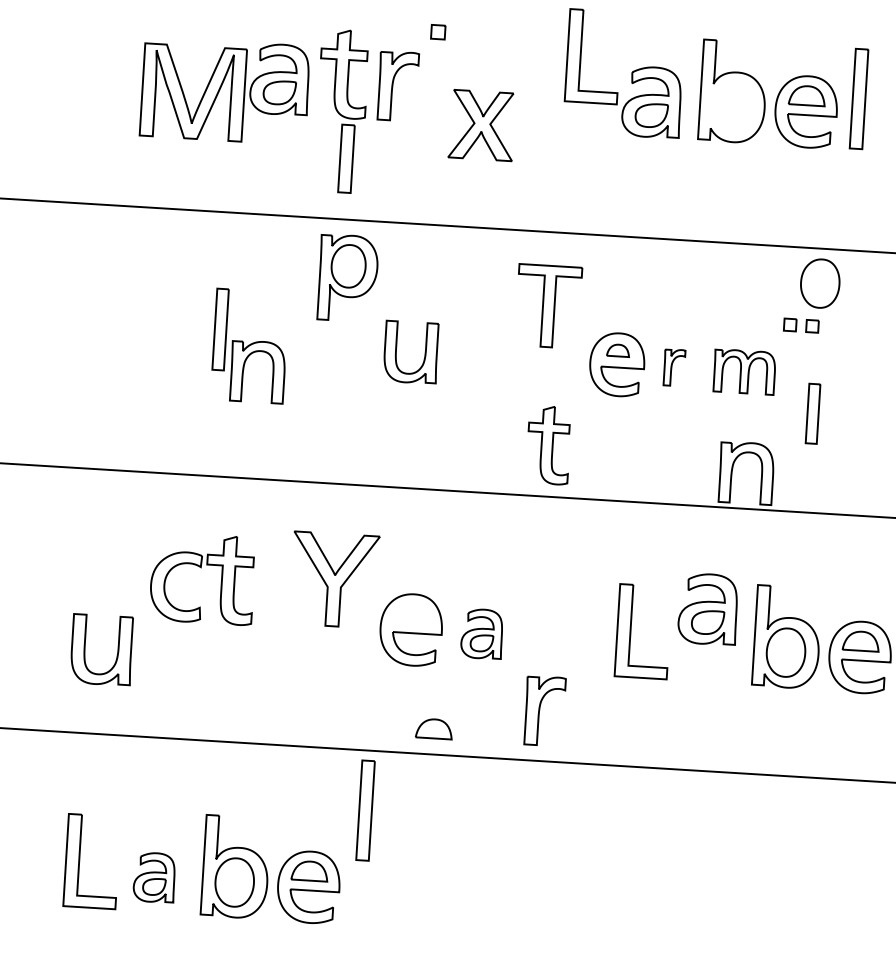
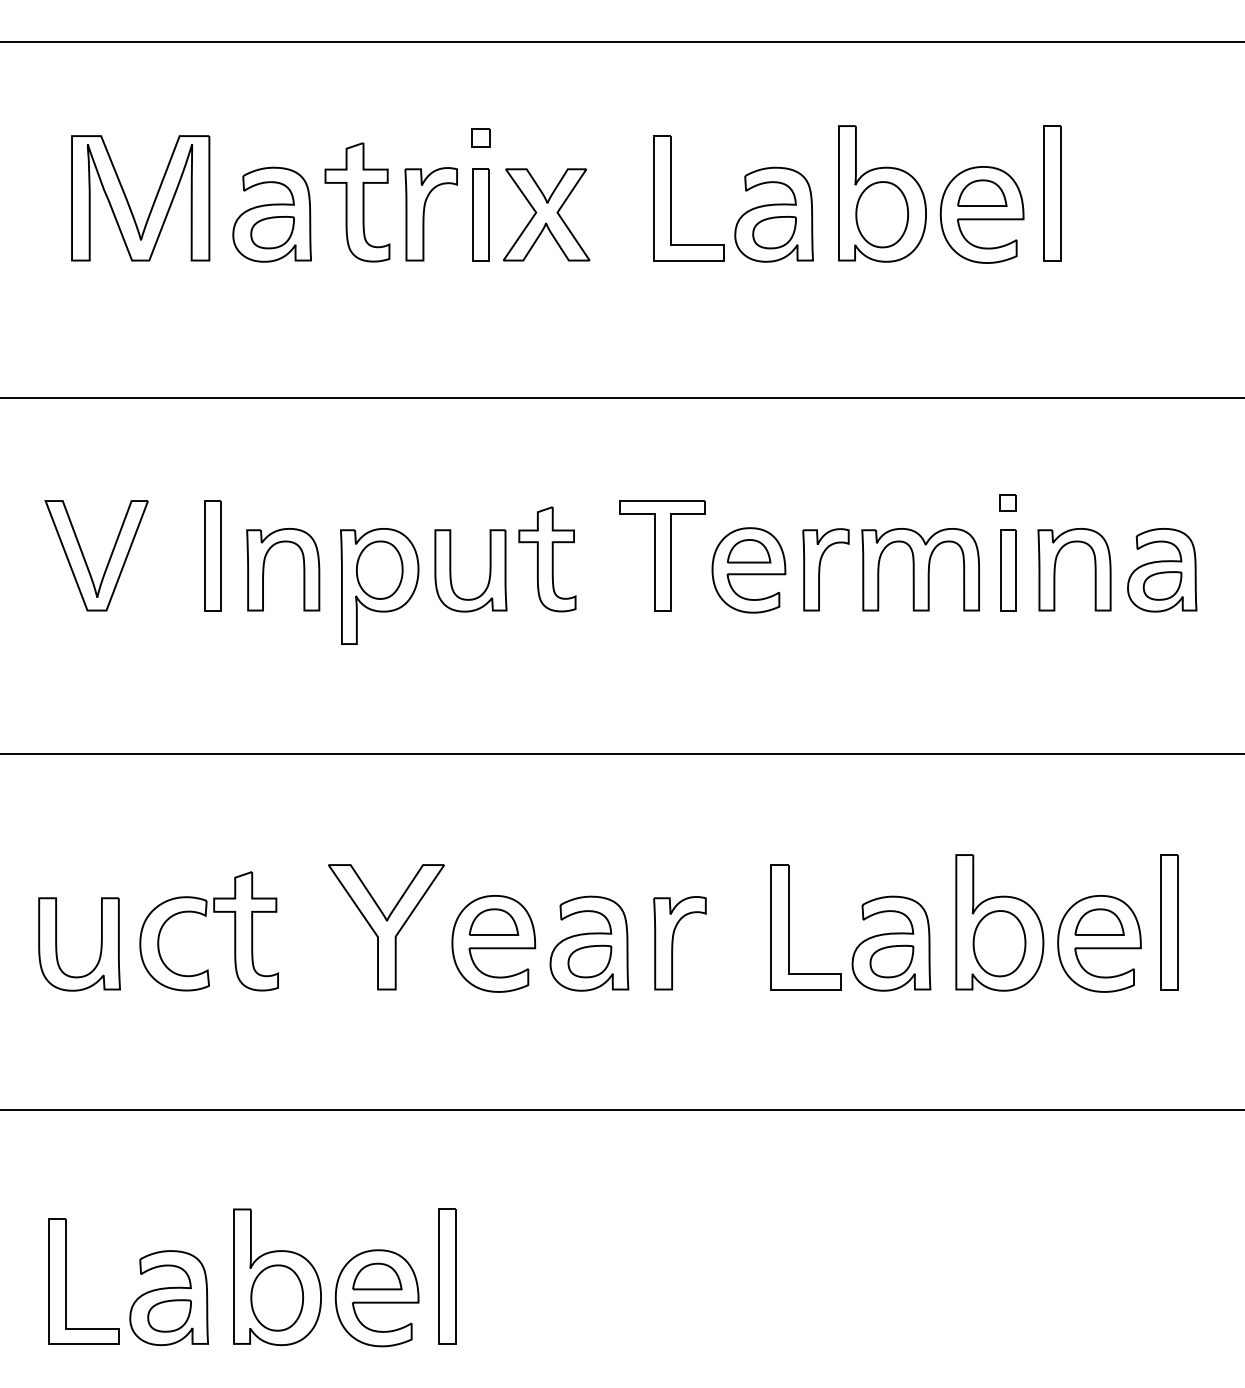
part: (580, 56) -> (671, 198), moved
part: (184, 95) -> (129, 203), moved
part: (482, 125) -> (546, 214), moved
part: (346, 158) -> (480, 214), moved
part: (347, 278) -> (379, 586), moved
part: (819, 283) -> (881, 214), moved
part: (548, 306) -> (662, 555), moved
part: (789, 324) -> (977, 502), removed
part: (126, 325) -> (85, 558), added
part: (618, 350) -> (749, 551), size x1.43
part: (674, 367) -> (825, 569), size x1.67
part: (243, 370) -> (264, 569), moved
part: (744, 371) -> (920, 569), size x1.43
part: (813, 413) -> (1008, 570), moved
part: (548, 445) -> (547, 559), moved
part: (733, 467) -> (1056, 563), moved
part: (201, 567) -> (206, 916), moved
part: (334, 580) -> (386, 927), moved
part: (708, 609) -> (891, 943), moved
part: (482, 633) -> (589, 943), size x1.43
part: (117, 651) -> (100, 944), moved
part: (544, 711) -> (679, 943), moved
part: (434, 728) -> (493, 921), moved
part: (365, 810) -> (447, 1276), moved
part: (154, 877) -> (168, 1297), size x1.43

